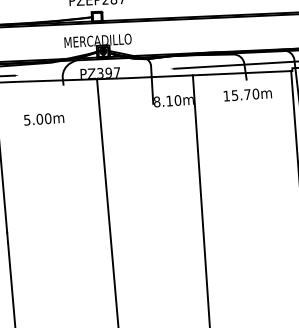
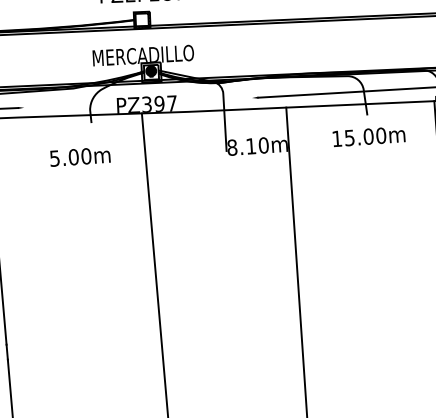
text: (247, 94) -> (368, 136), 15.70m -> 15.00m
text: (44, 119) -> (80, 157), moved

